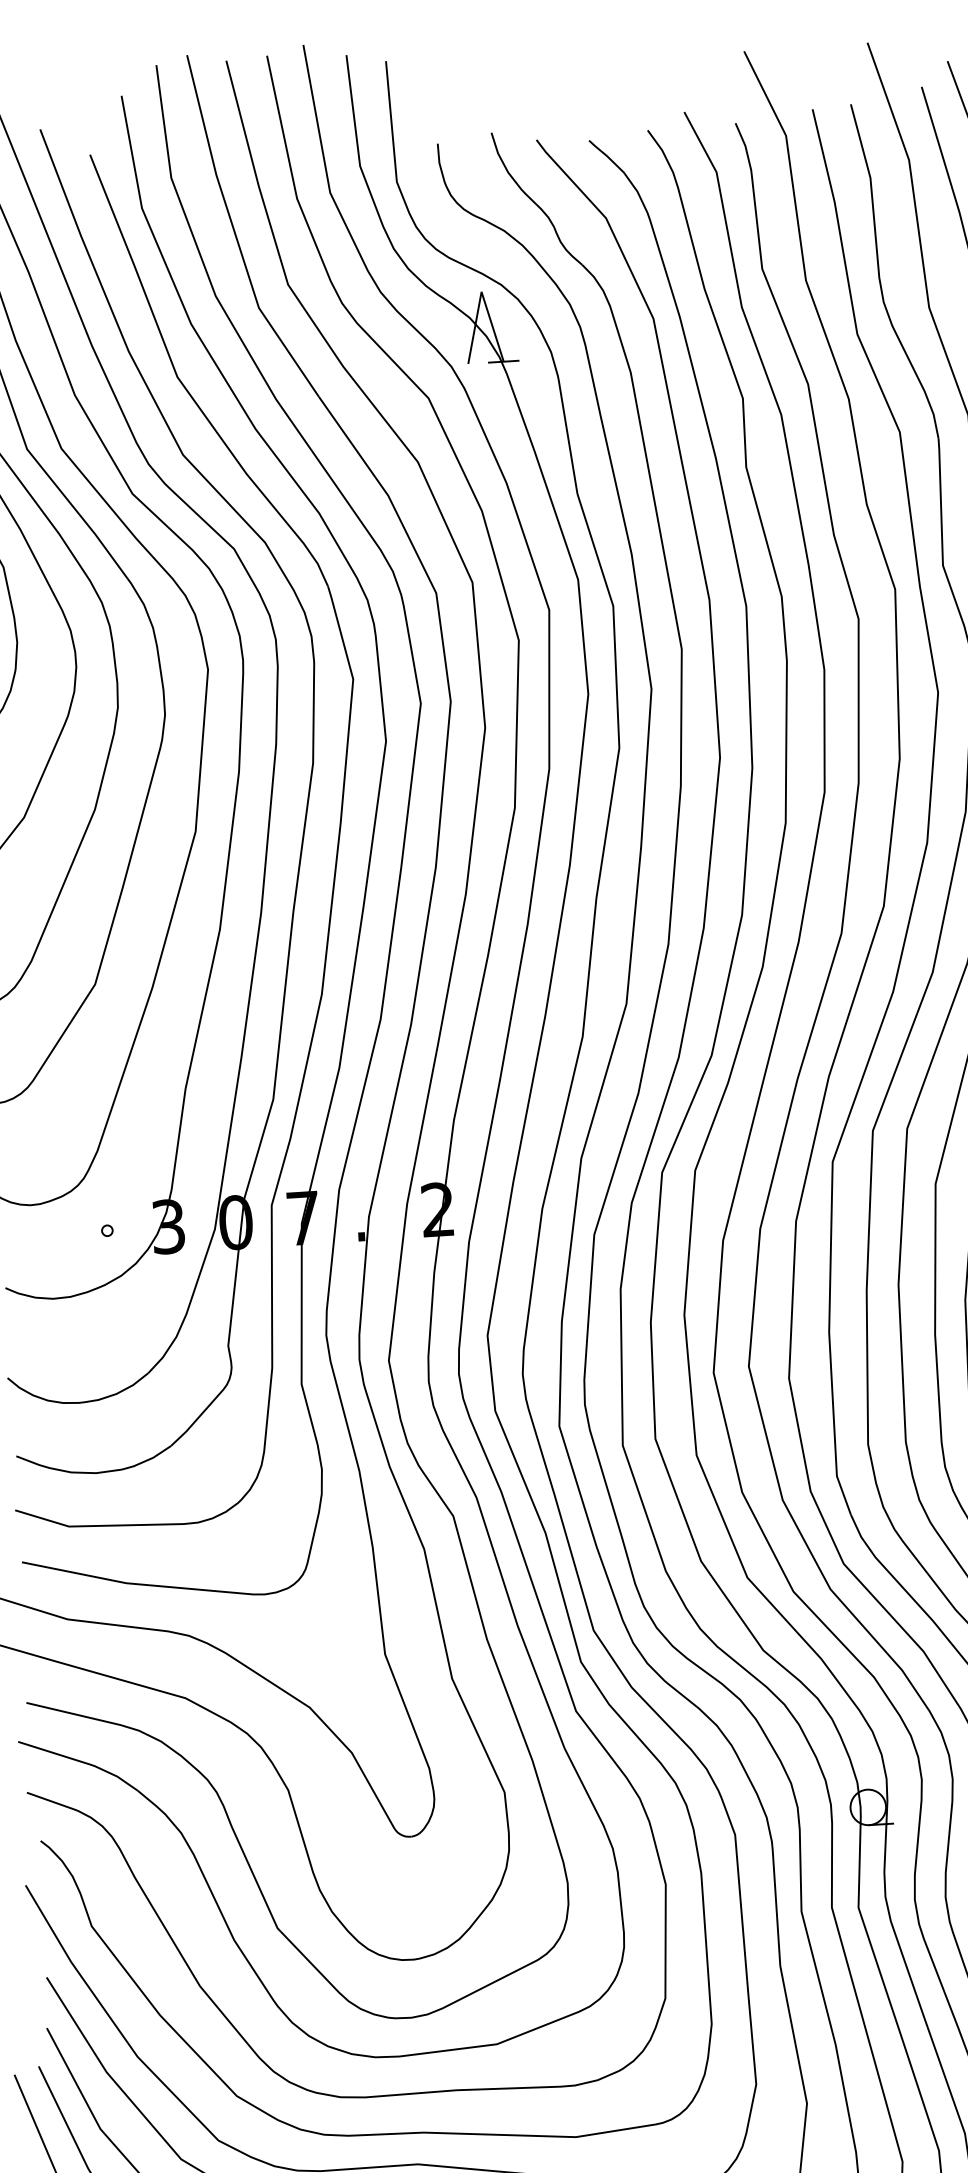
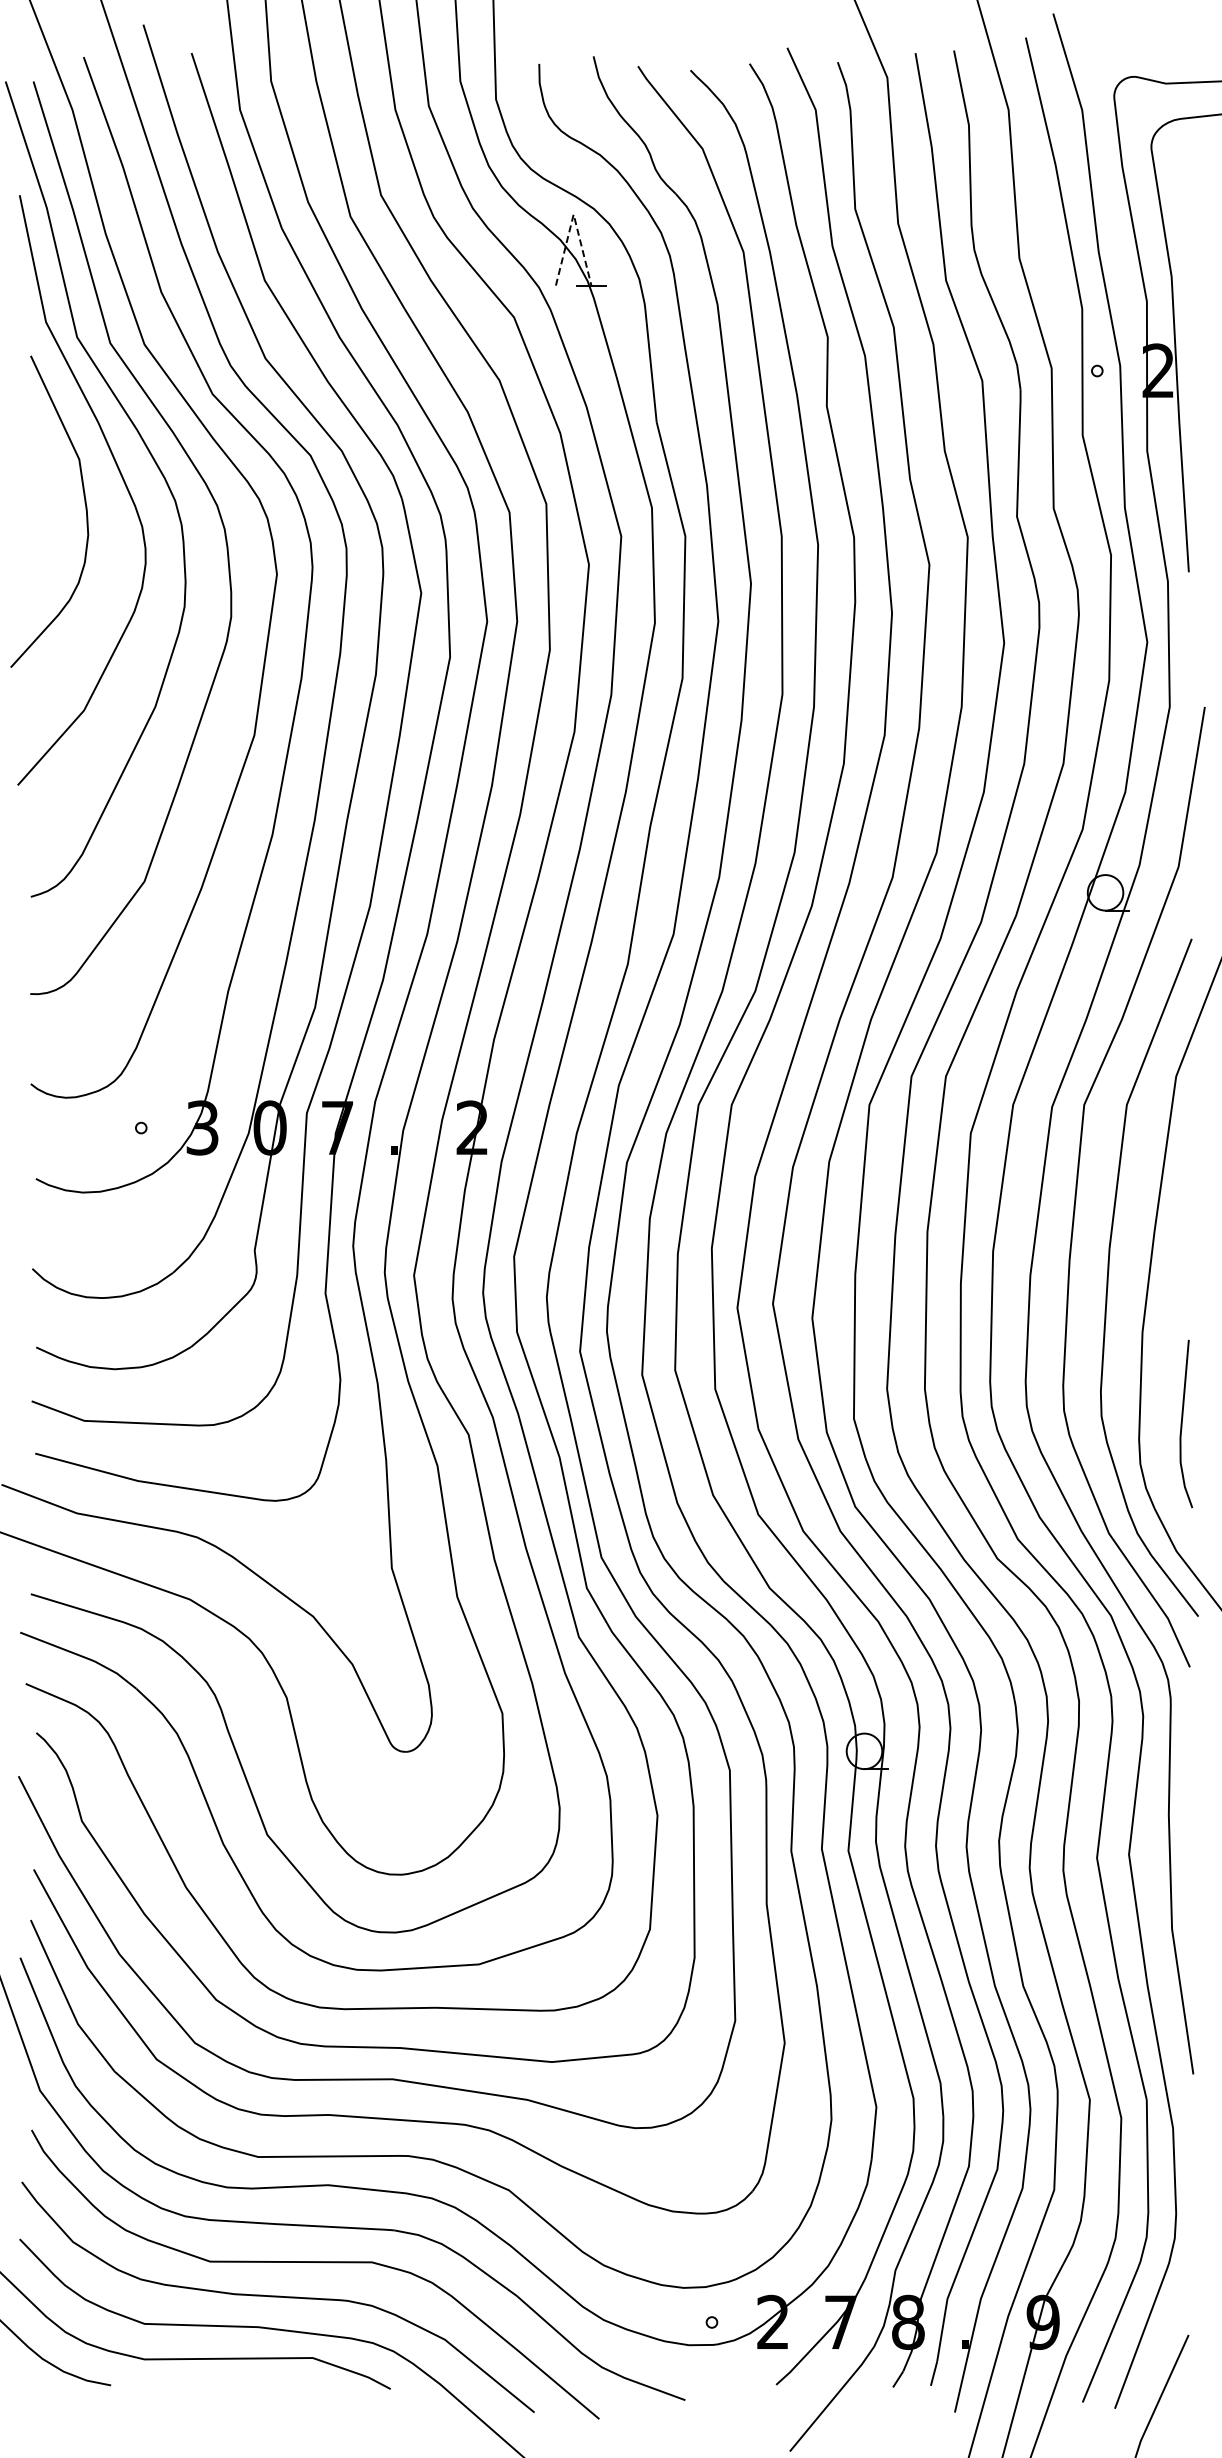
line: (481, 291) -> (573, 214), solid -> dashed

